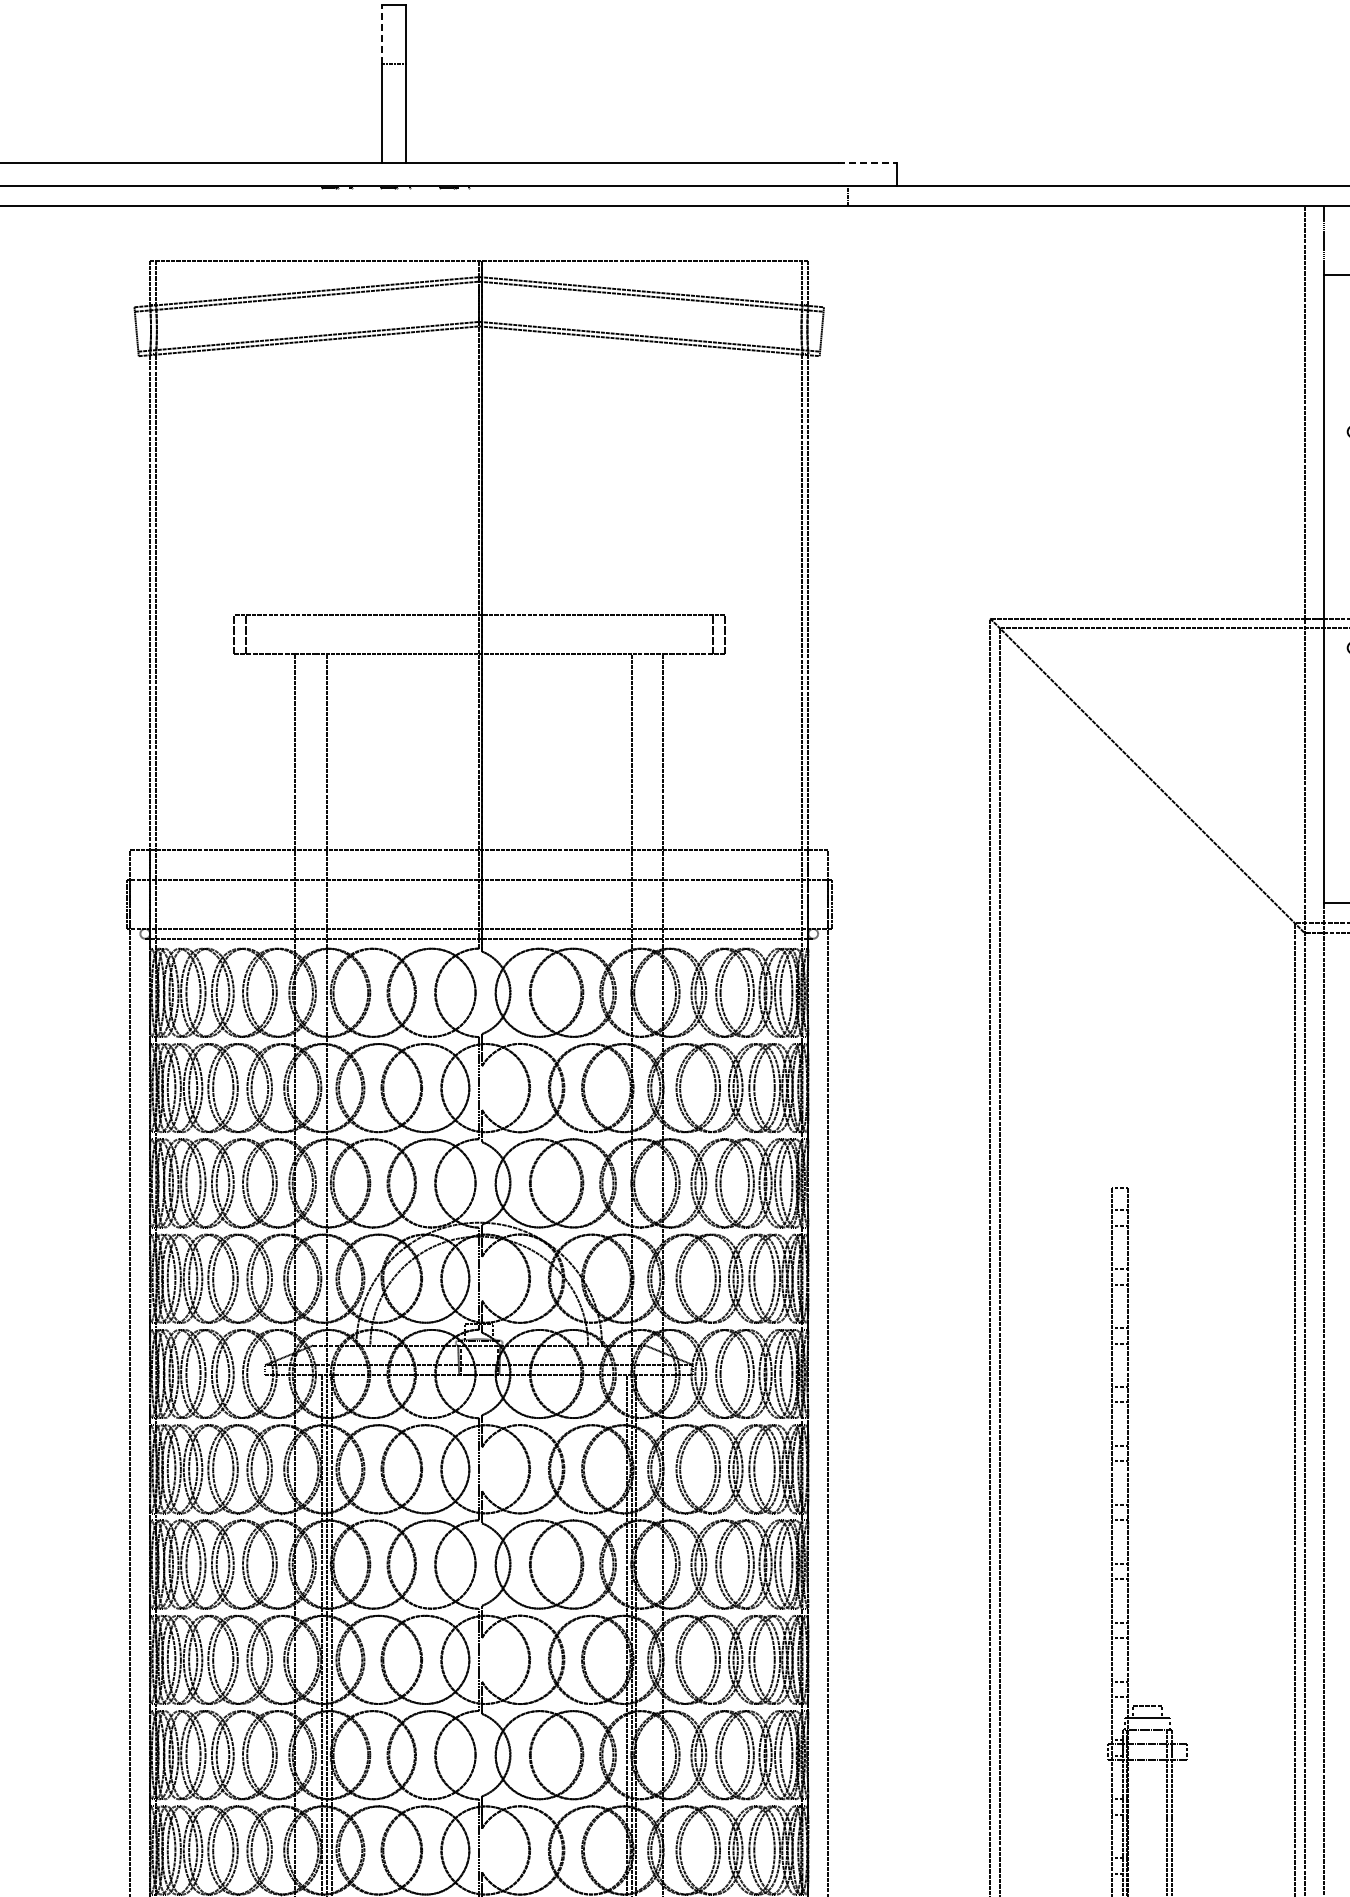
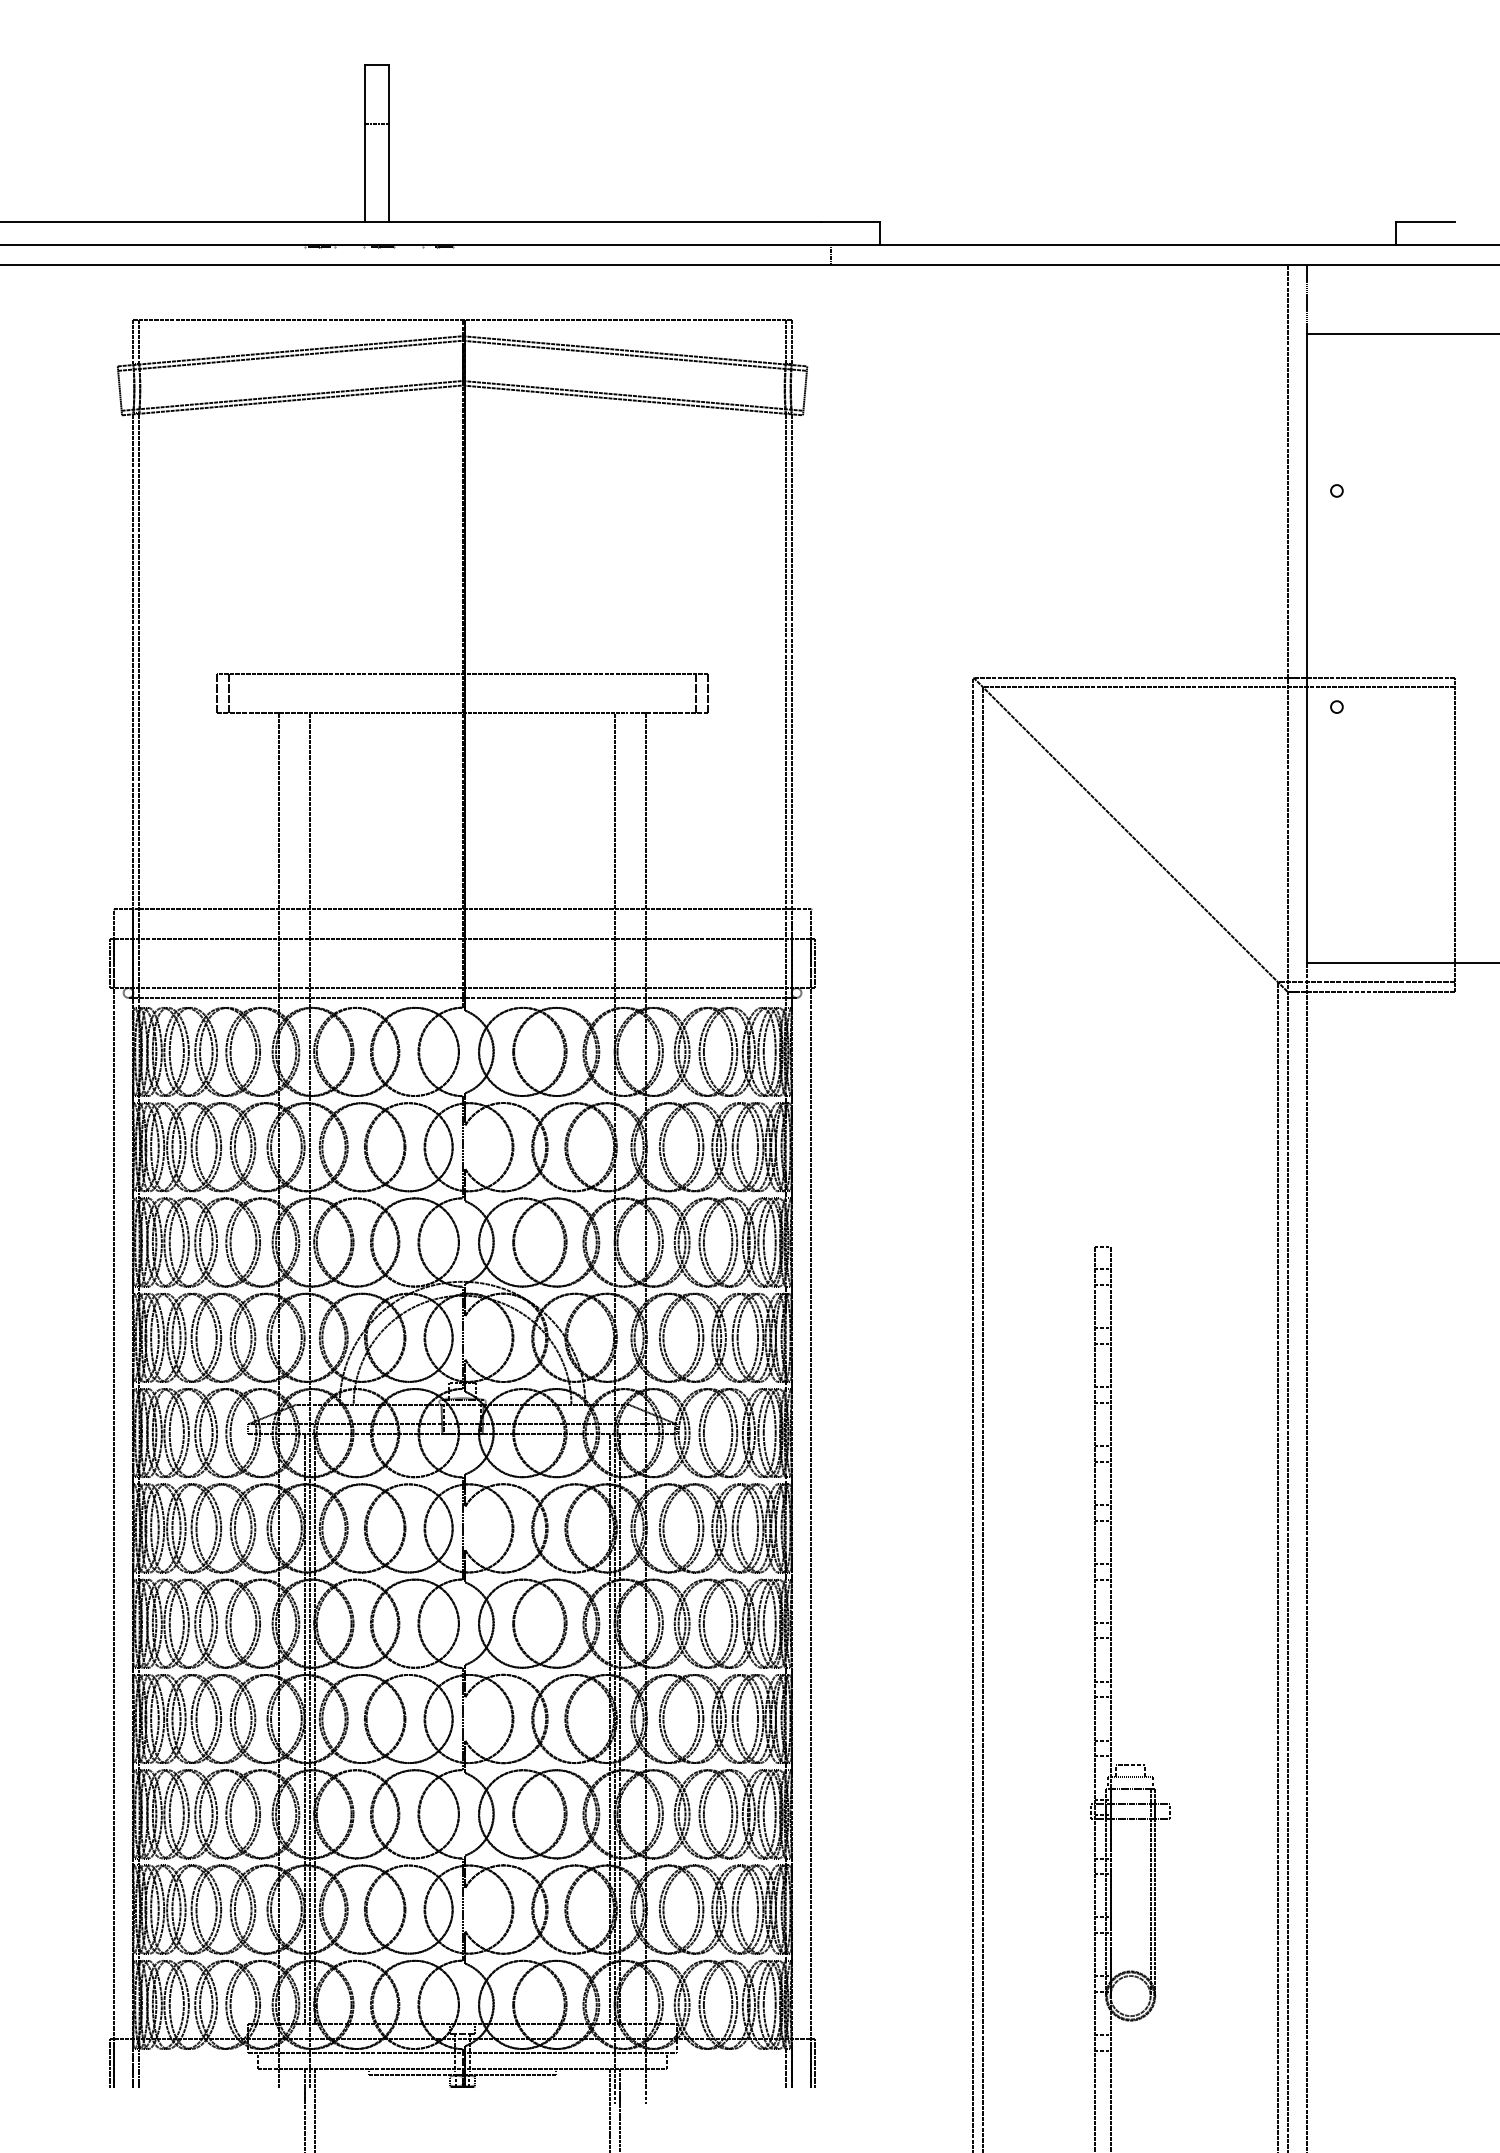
line: (382, 34) -> (365, 93), dashed -> solid
line: (868, 162) -> (851, 221), dashed -> solid

